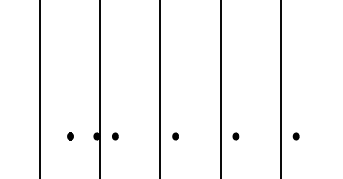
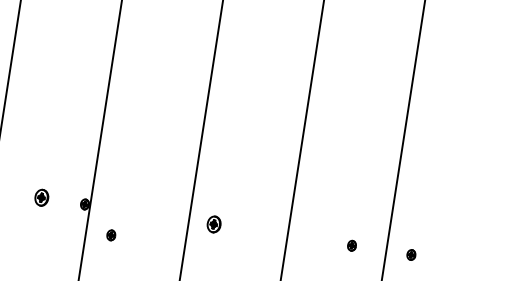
part: (70, 136) -> (41, 197), size x1.6
part: (115, 136) -> (111, 235), moved
part: (175, 136) -> (213, 224), size x1.6
part: (235, 136) -> (351, 245), moved

